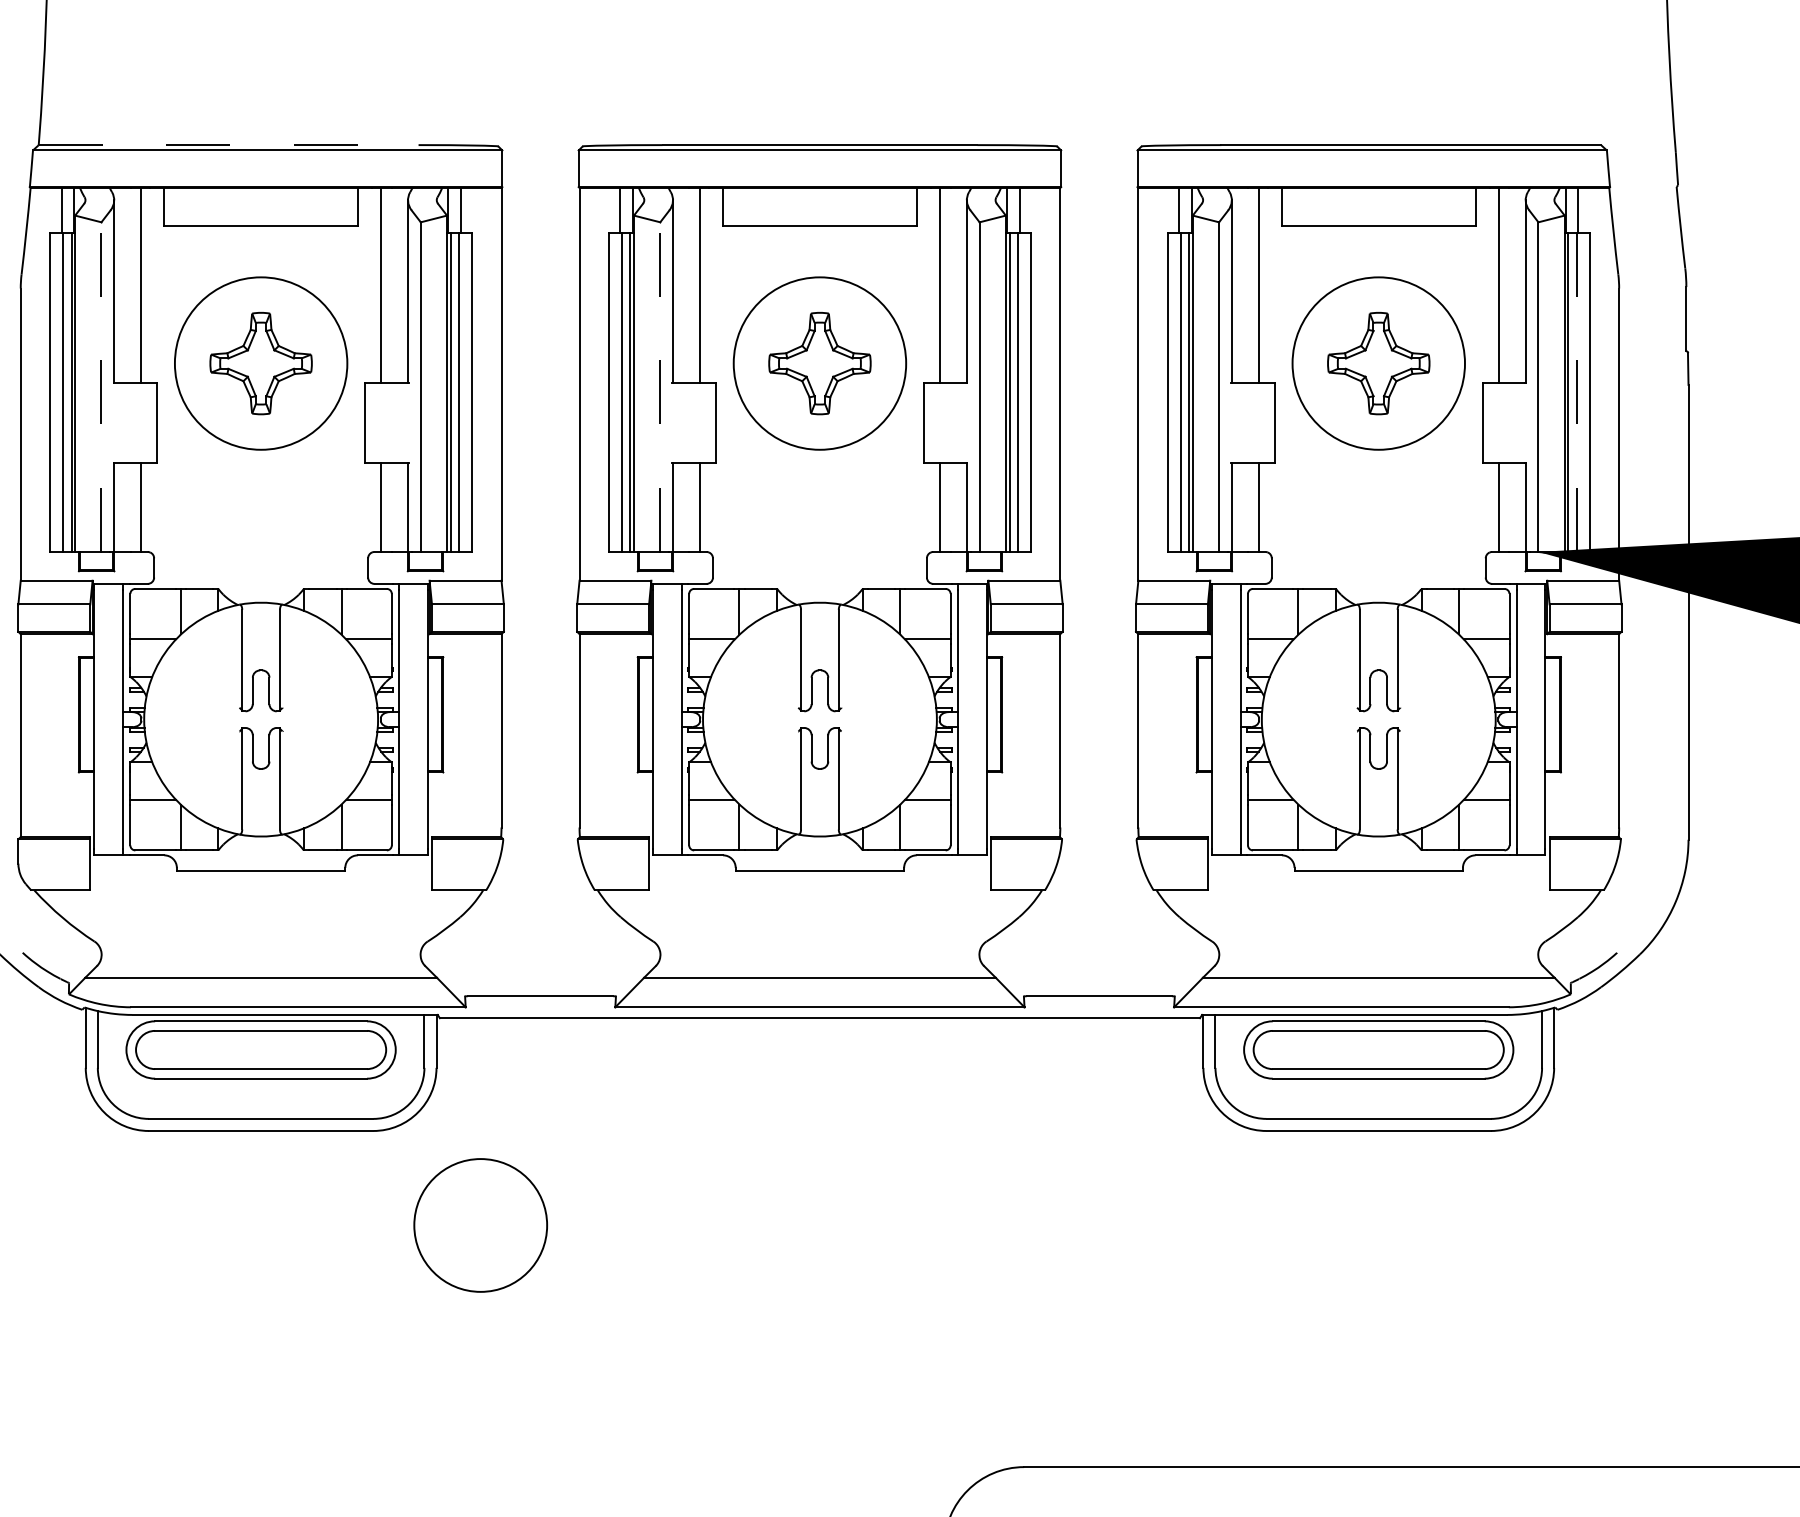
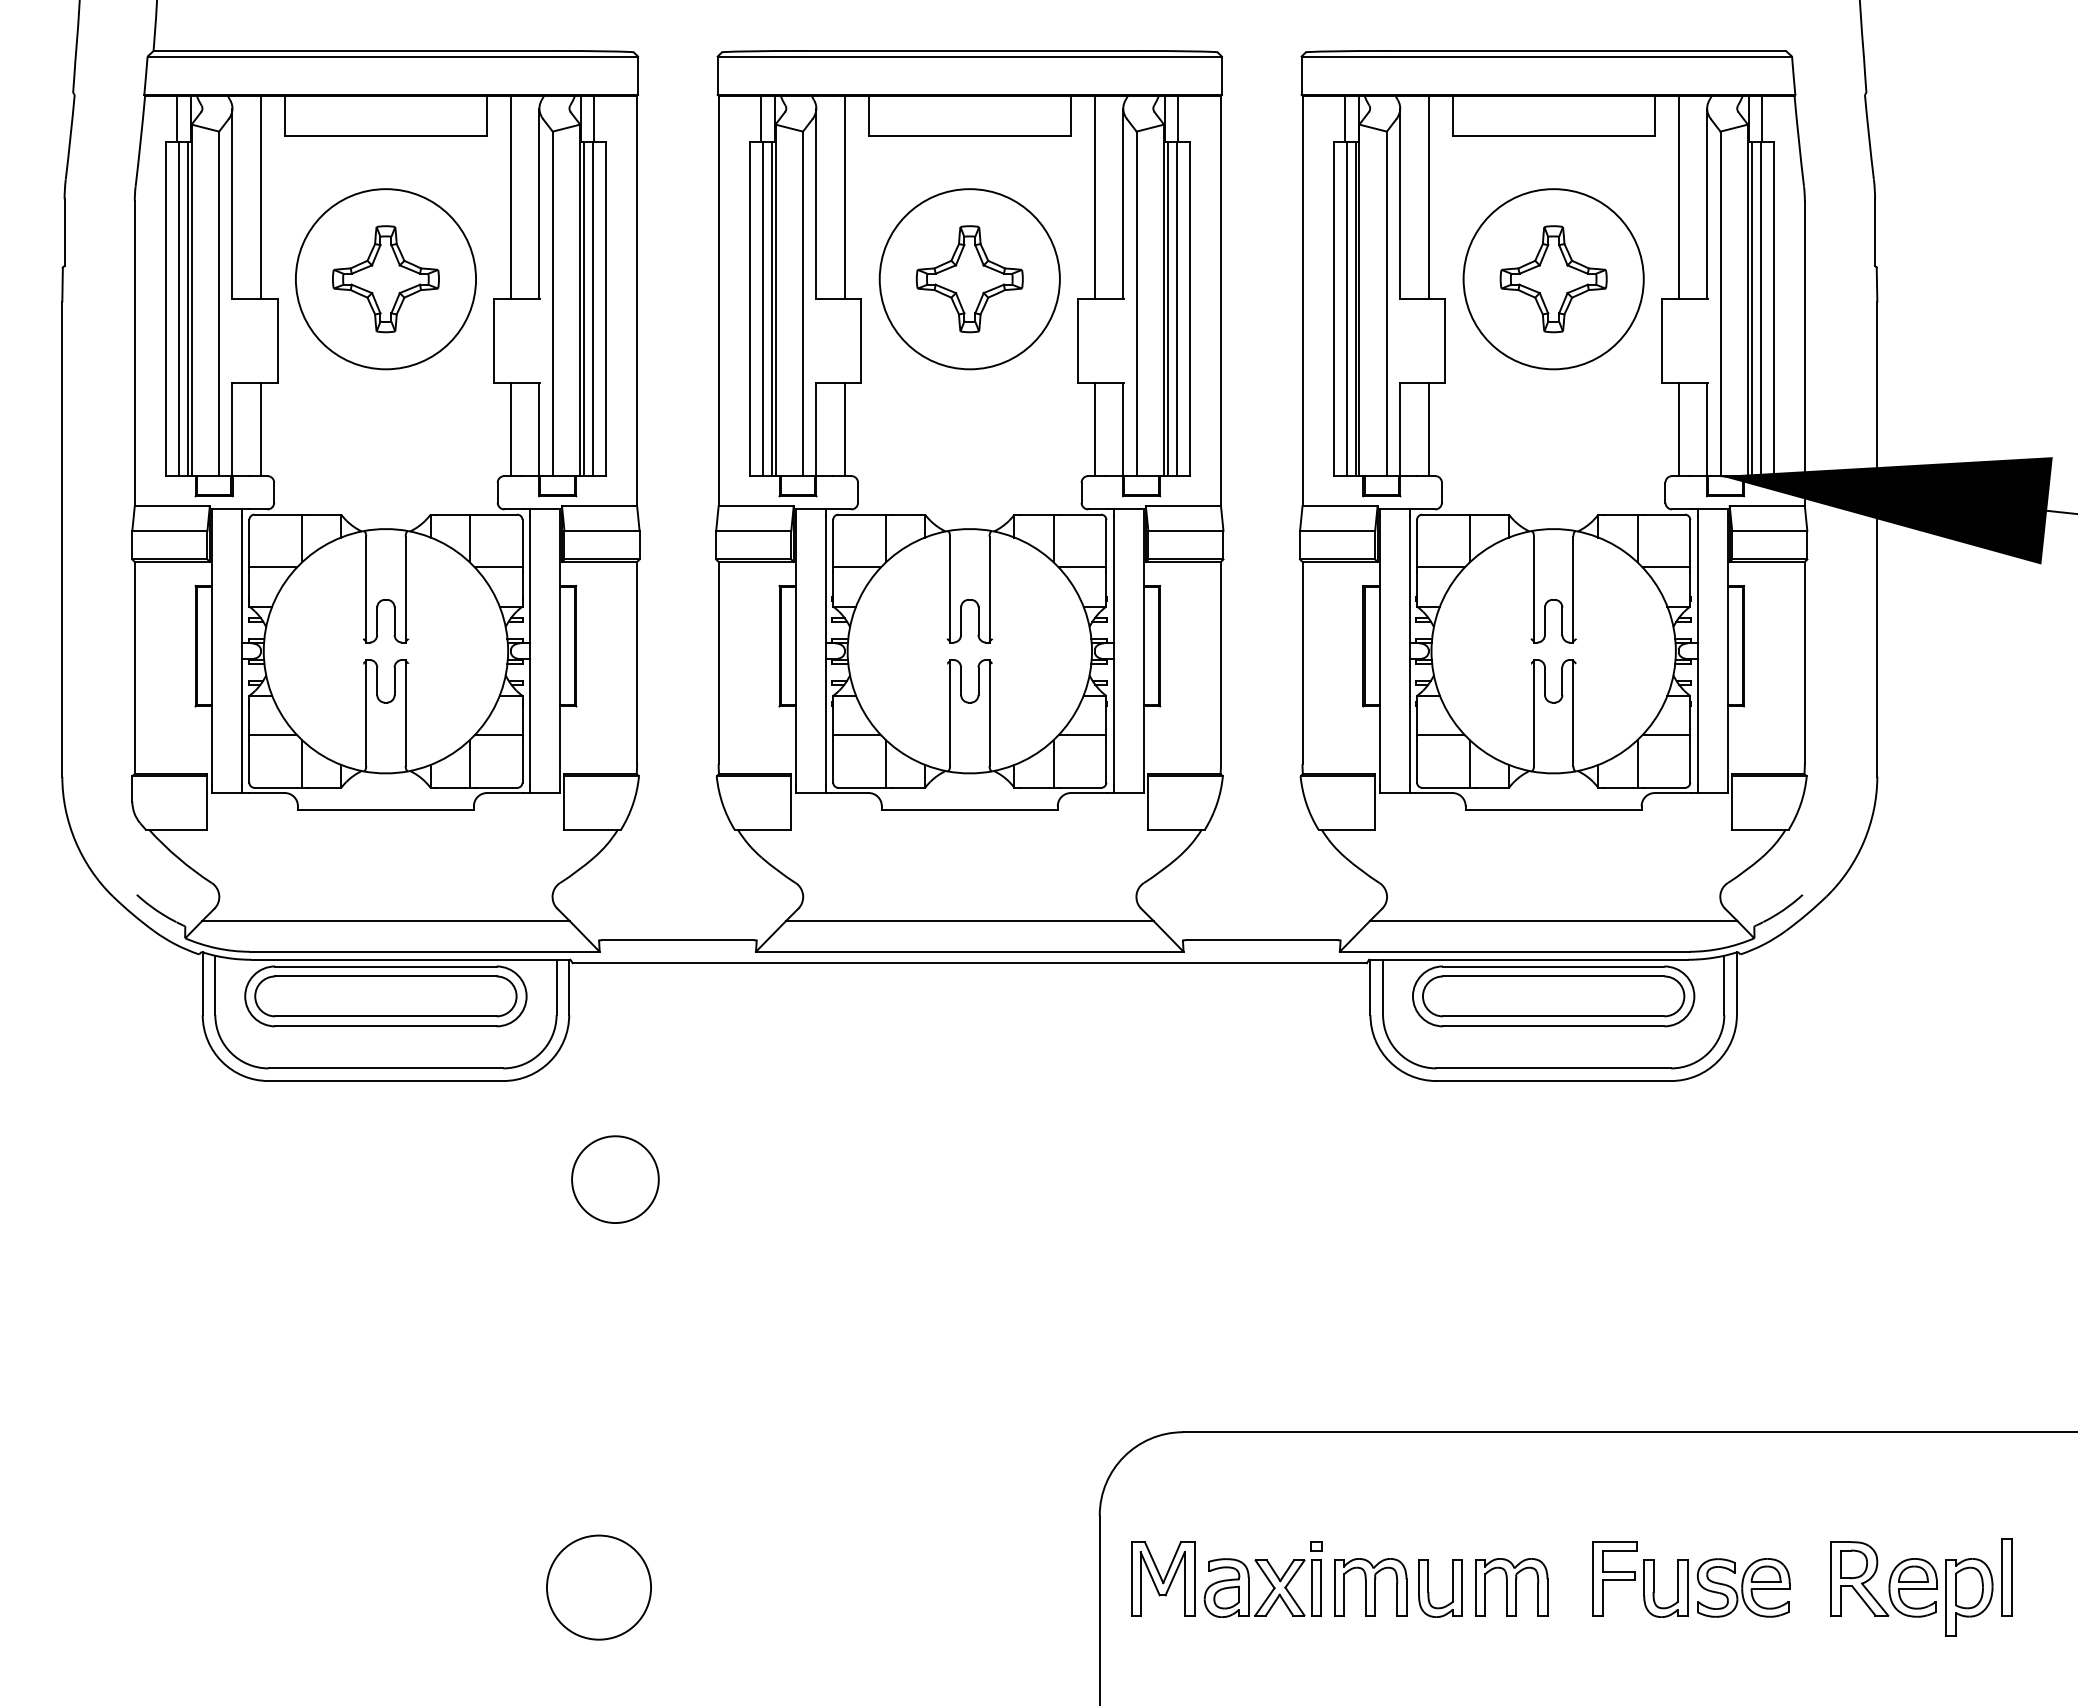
line: (229, 145) -> (352, 51), dashed -> solid
line: (101, 386) -> (219, 303), dashed -> solid
line: (660, 386) -> (803, 303), dashed -> solid
line: (1576, 392) -> (1760, 309), dashed -> solid
circle: (480, 1225) -> (615, 1179), size x0.62

